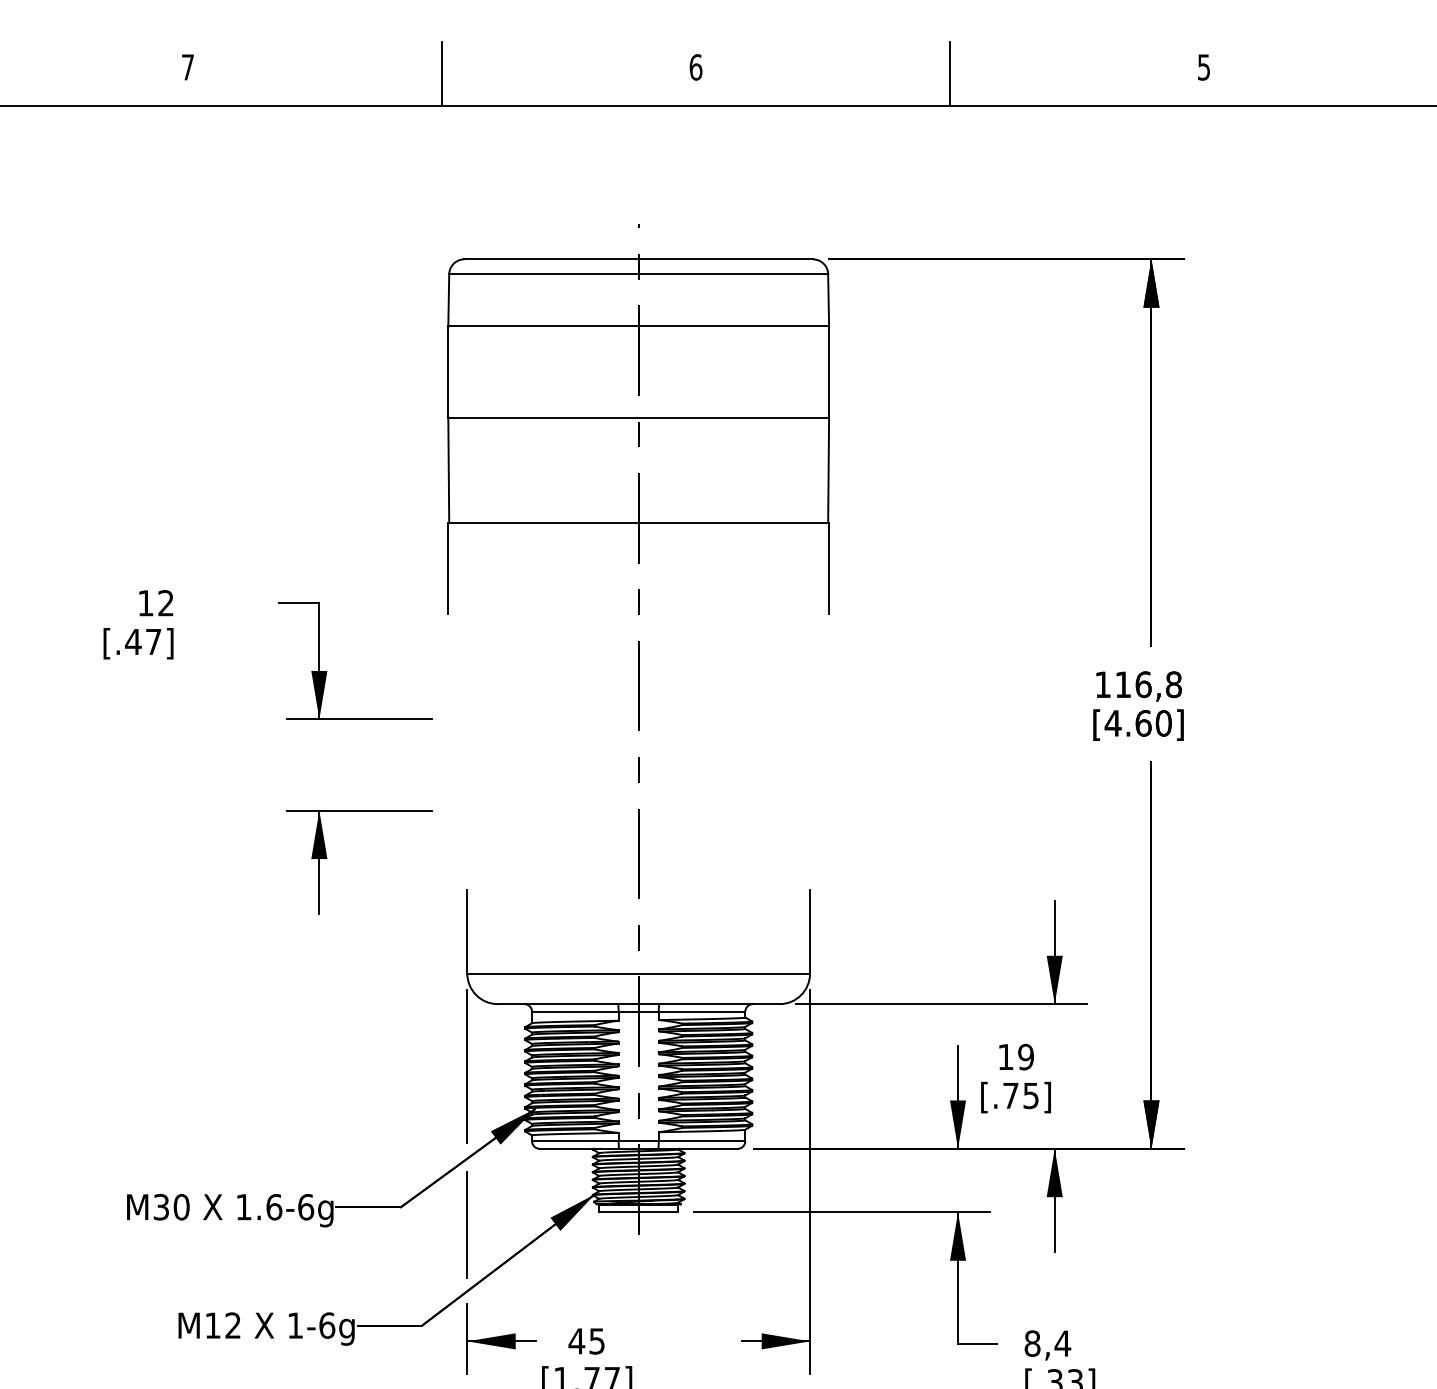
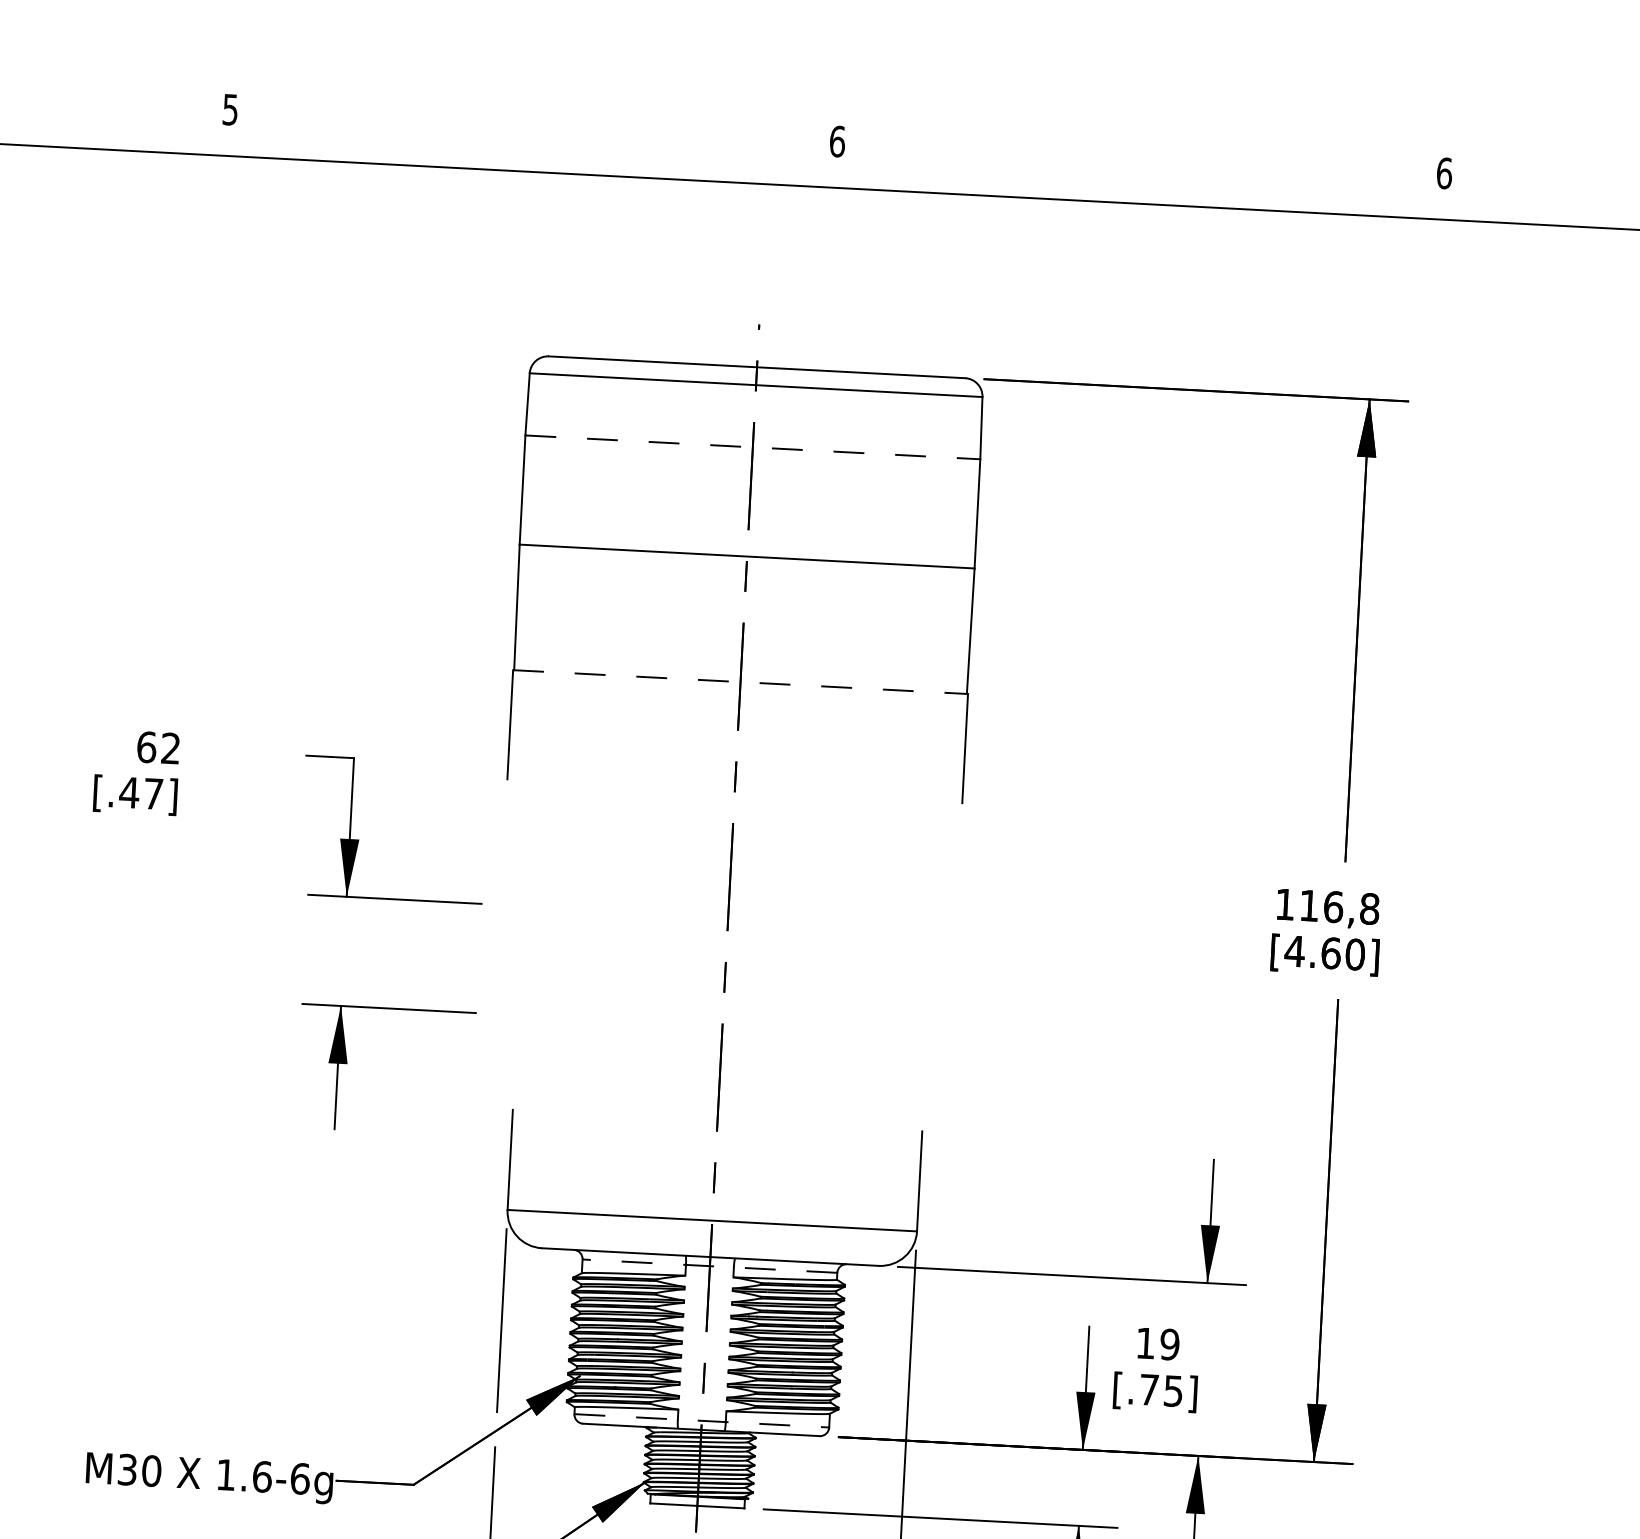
text: (187, 67) -> (230, 109), 7 -> 5
text: (1203, 67) -> (1443, 173), 5 -> 6
line: (442, 73) -> (534, 132), removed
line: (950, 73) -> (1141, 164), removed
line: (639, 326) -> (753, 447), solid -> dashed
line: (639, 522) -> (741, 681), solid -> dashed
text: (145, 603) -> (146, 747), 12 -> 62
line: (638, 1011) -> (709, 1265), solid -> dashed
line: (638, 1141) -> (701, 1421), solid -> dashed

